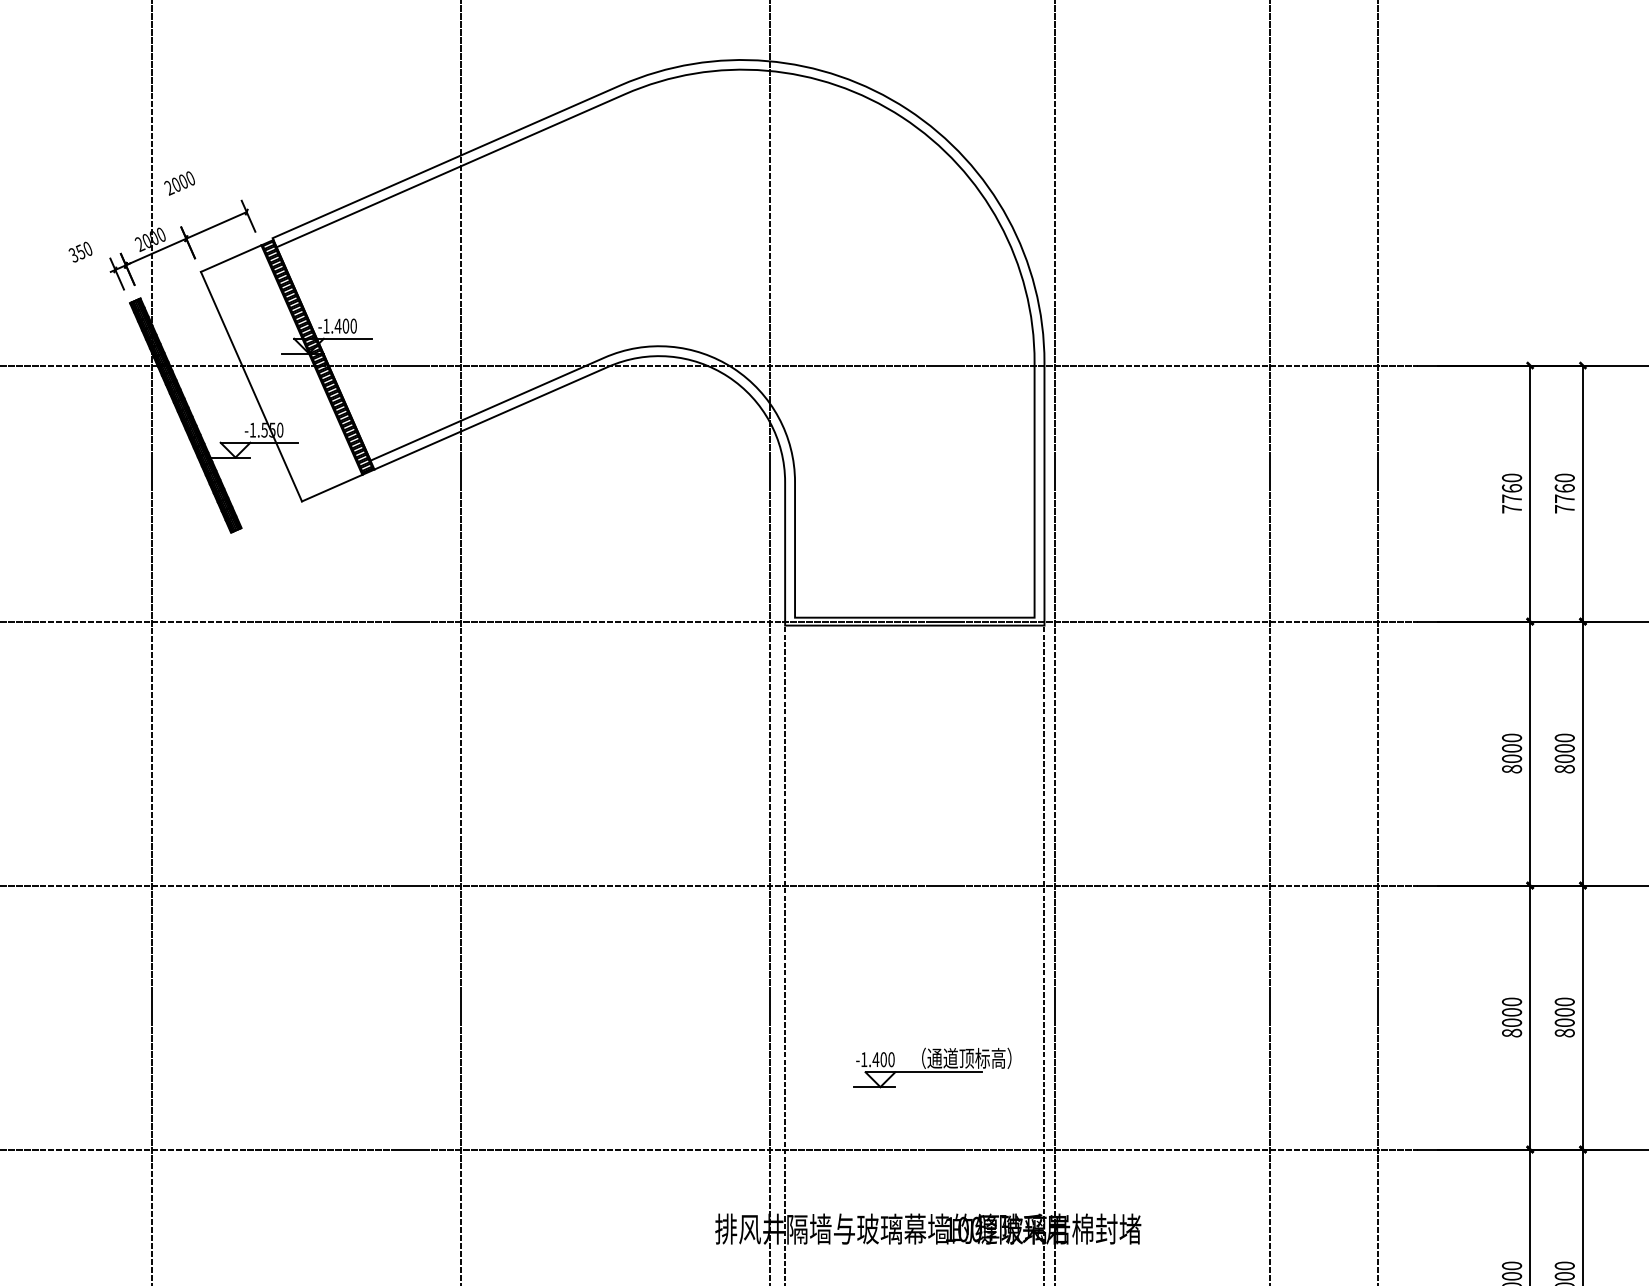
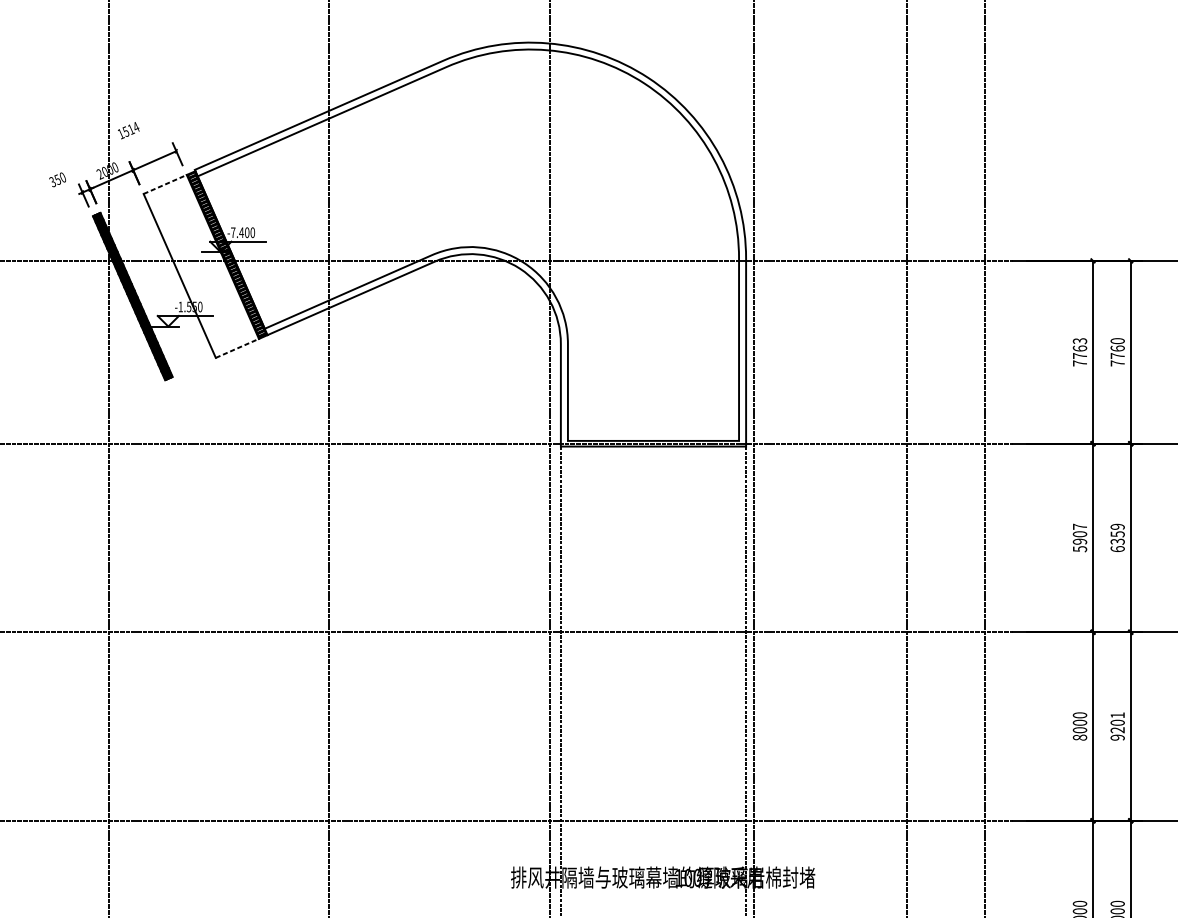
text: (179, 183) -> (128, 130), 2000 -> 1514
line: (231, 258) -> (165, 184), solid -> dashed
text: (326, 325) -> (233, 232), -1.400 -> -7.400
text: (1511, 477) -> (1079, 340), 7760 -> 7763
line: (332, 488) -> (237, 348), solid -> dashed
text: (1512, 753) -> (1080, 537), 8000 -> 5907
text: (1564, 753) -> (1117, 537), 8000 -> 6359
text: (1564, 1017) -> (1117, 726), 8000 -> 9201
part: (932, 1067) -> (666, 762), removed

